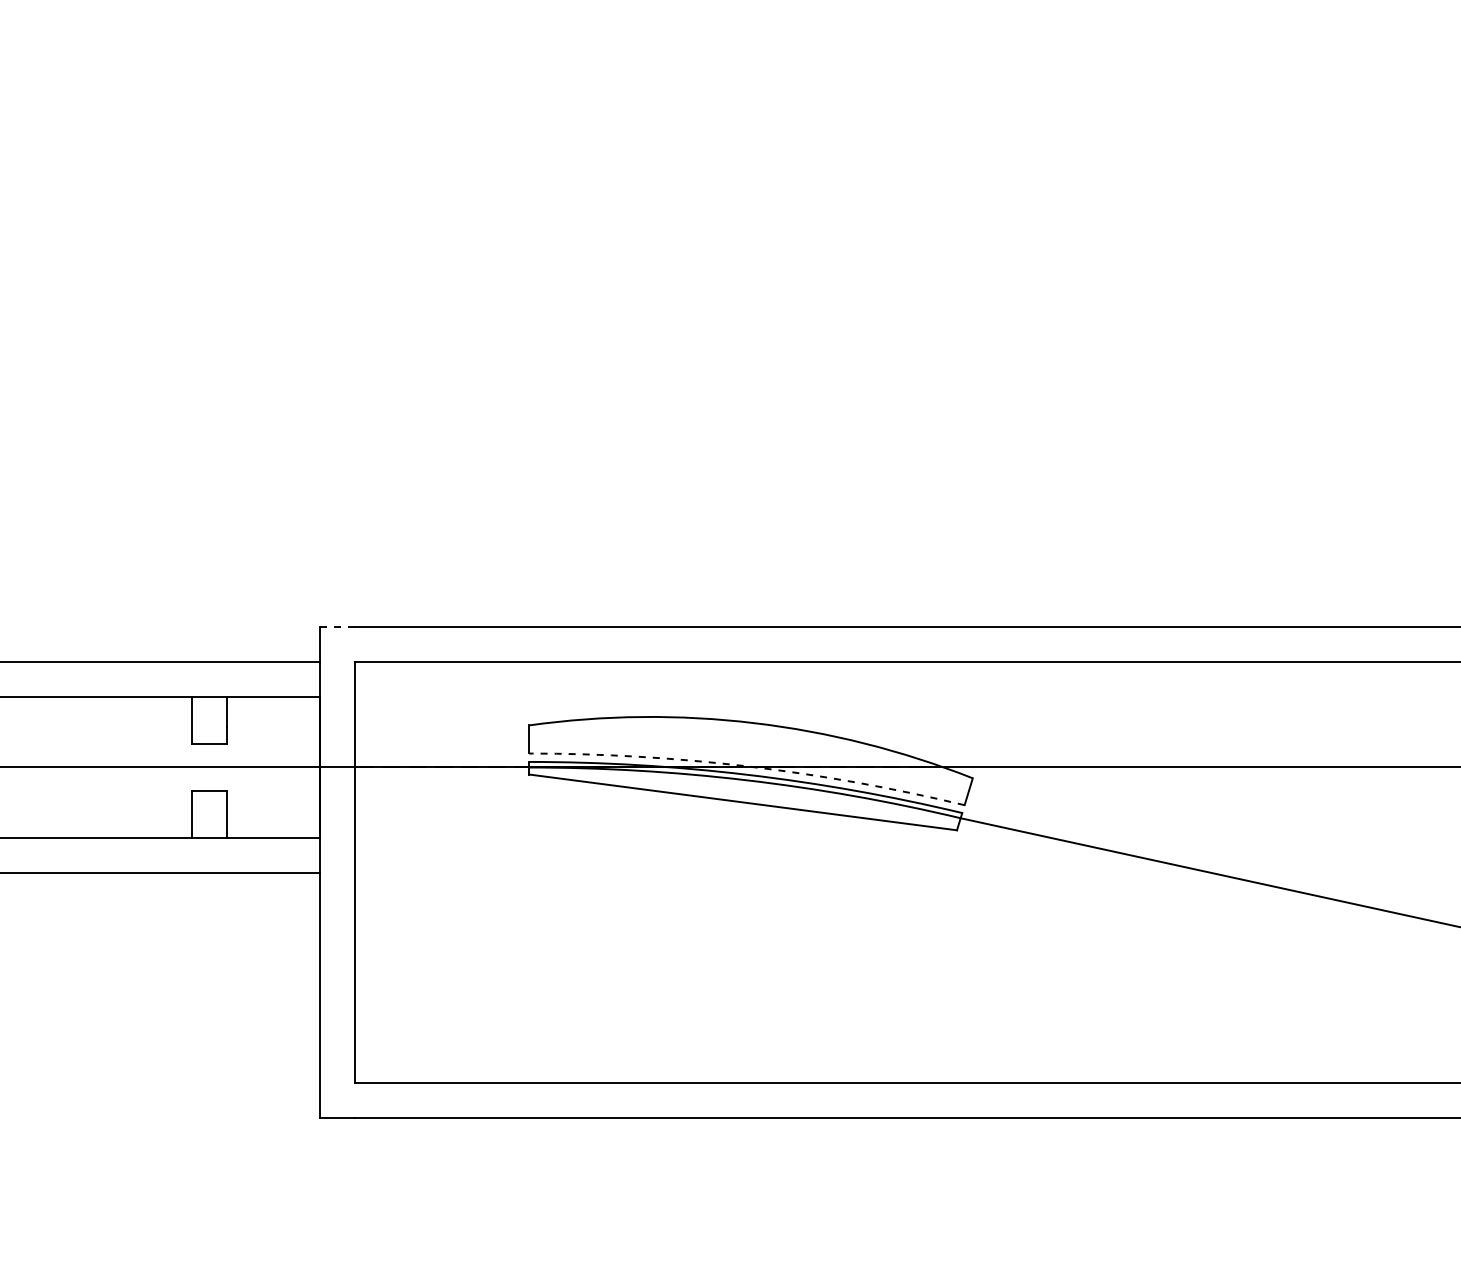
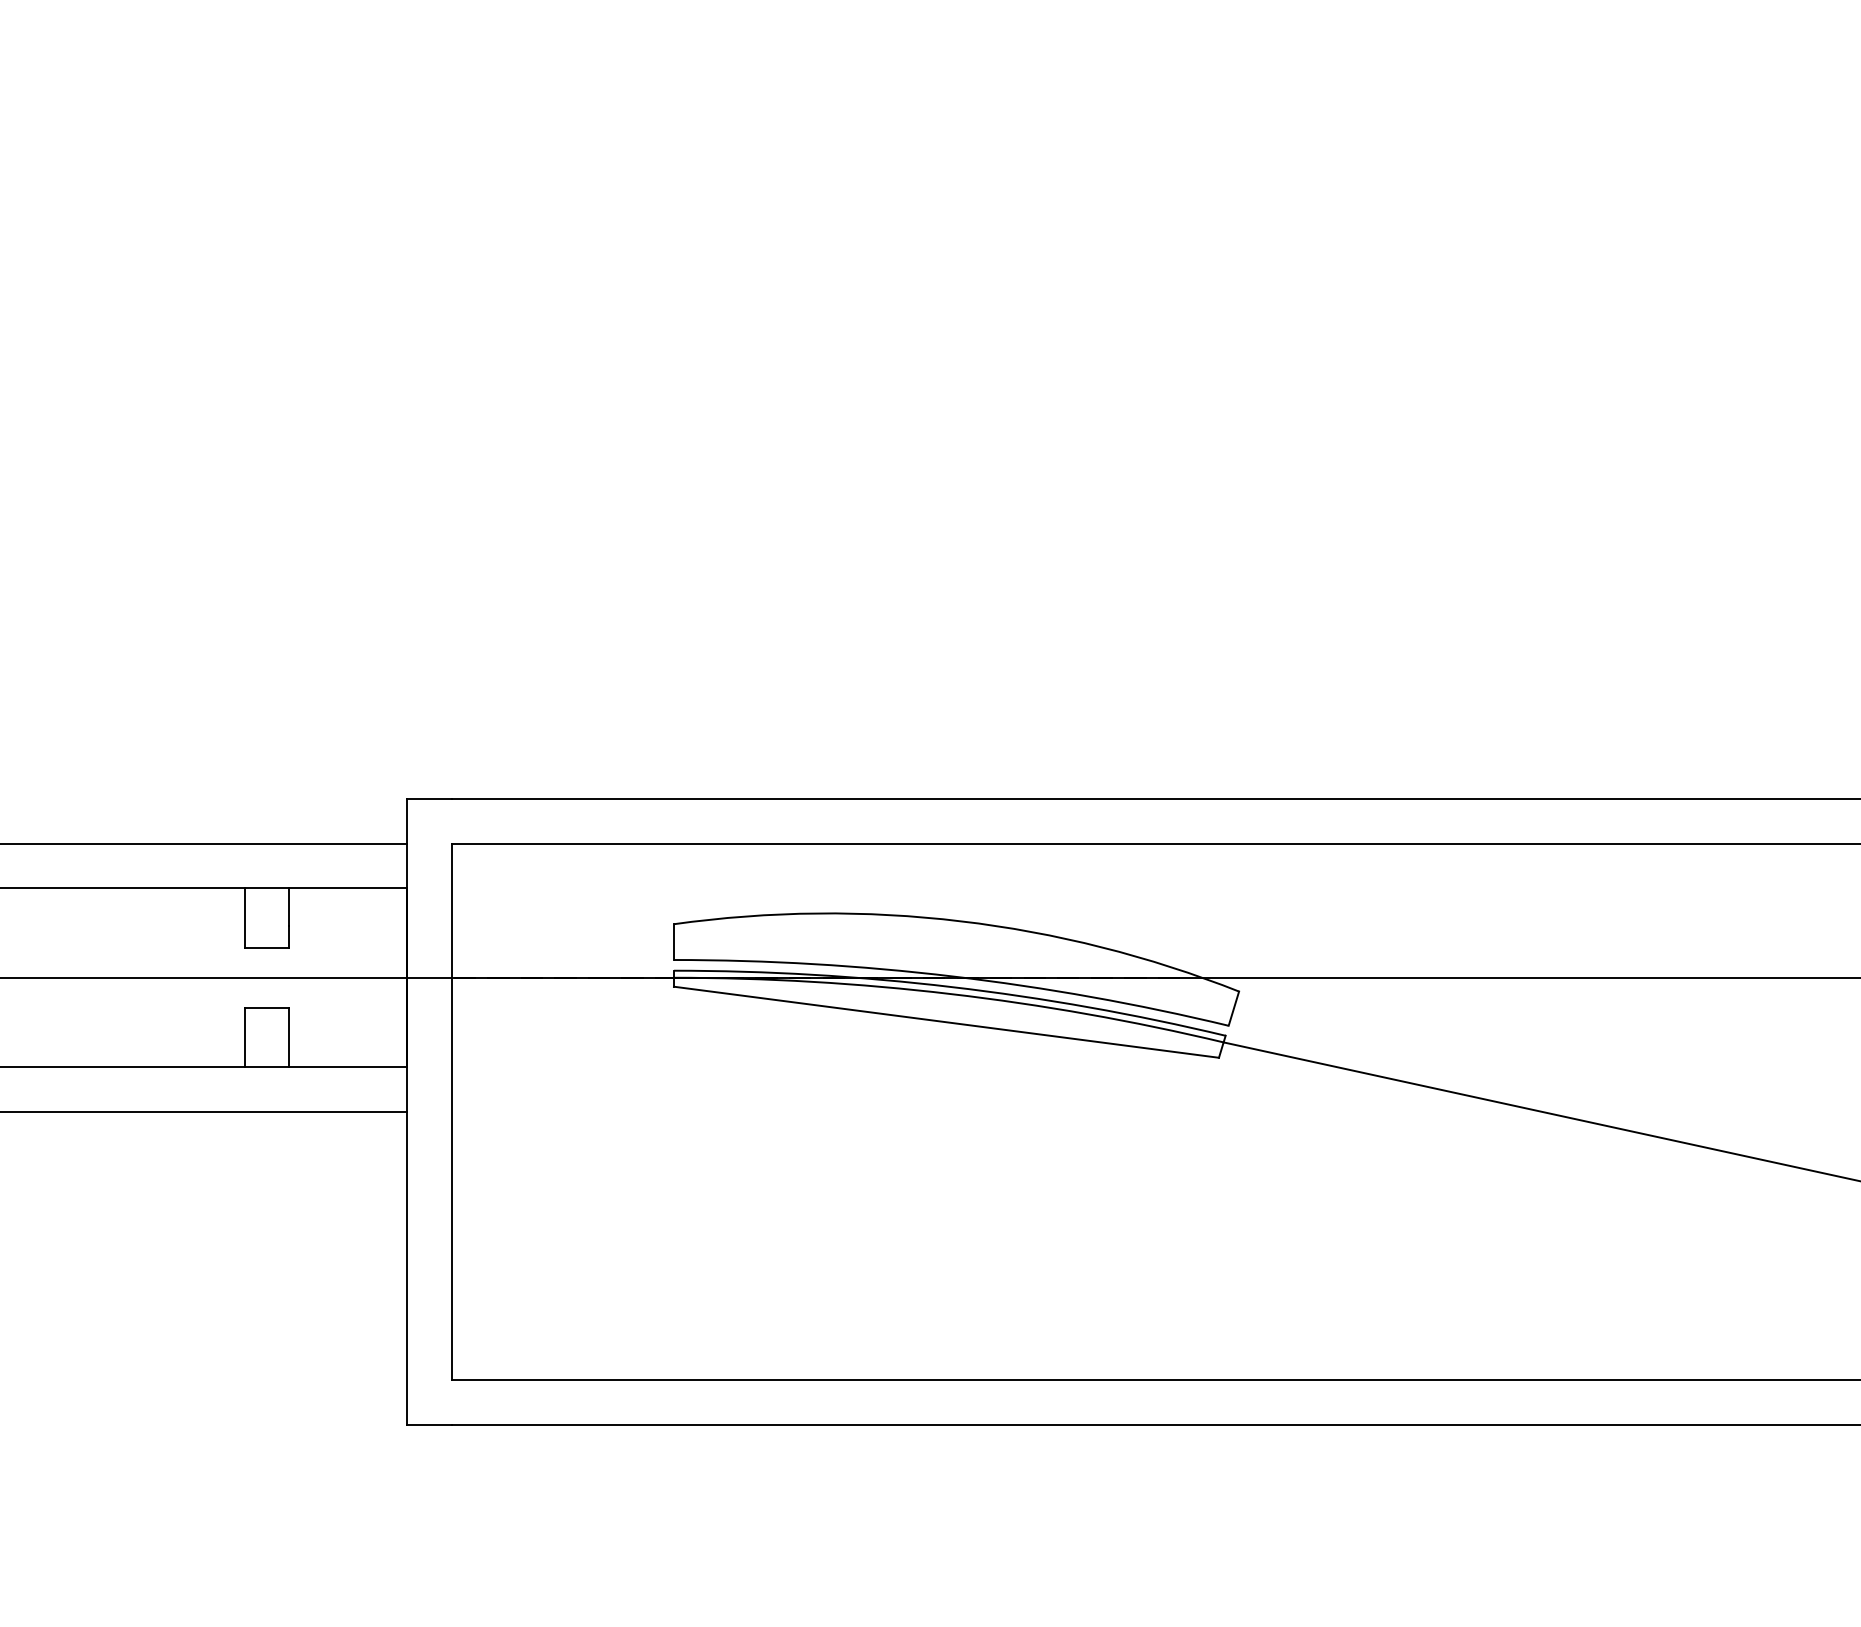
line: (337, 627) -> (429, 799), dashed -> solid
arc: (748, 766) -> (953, 976), dashed -> solid

